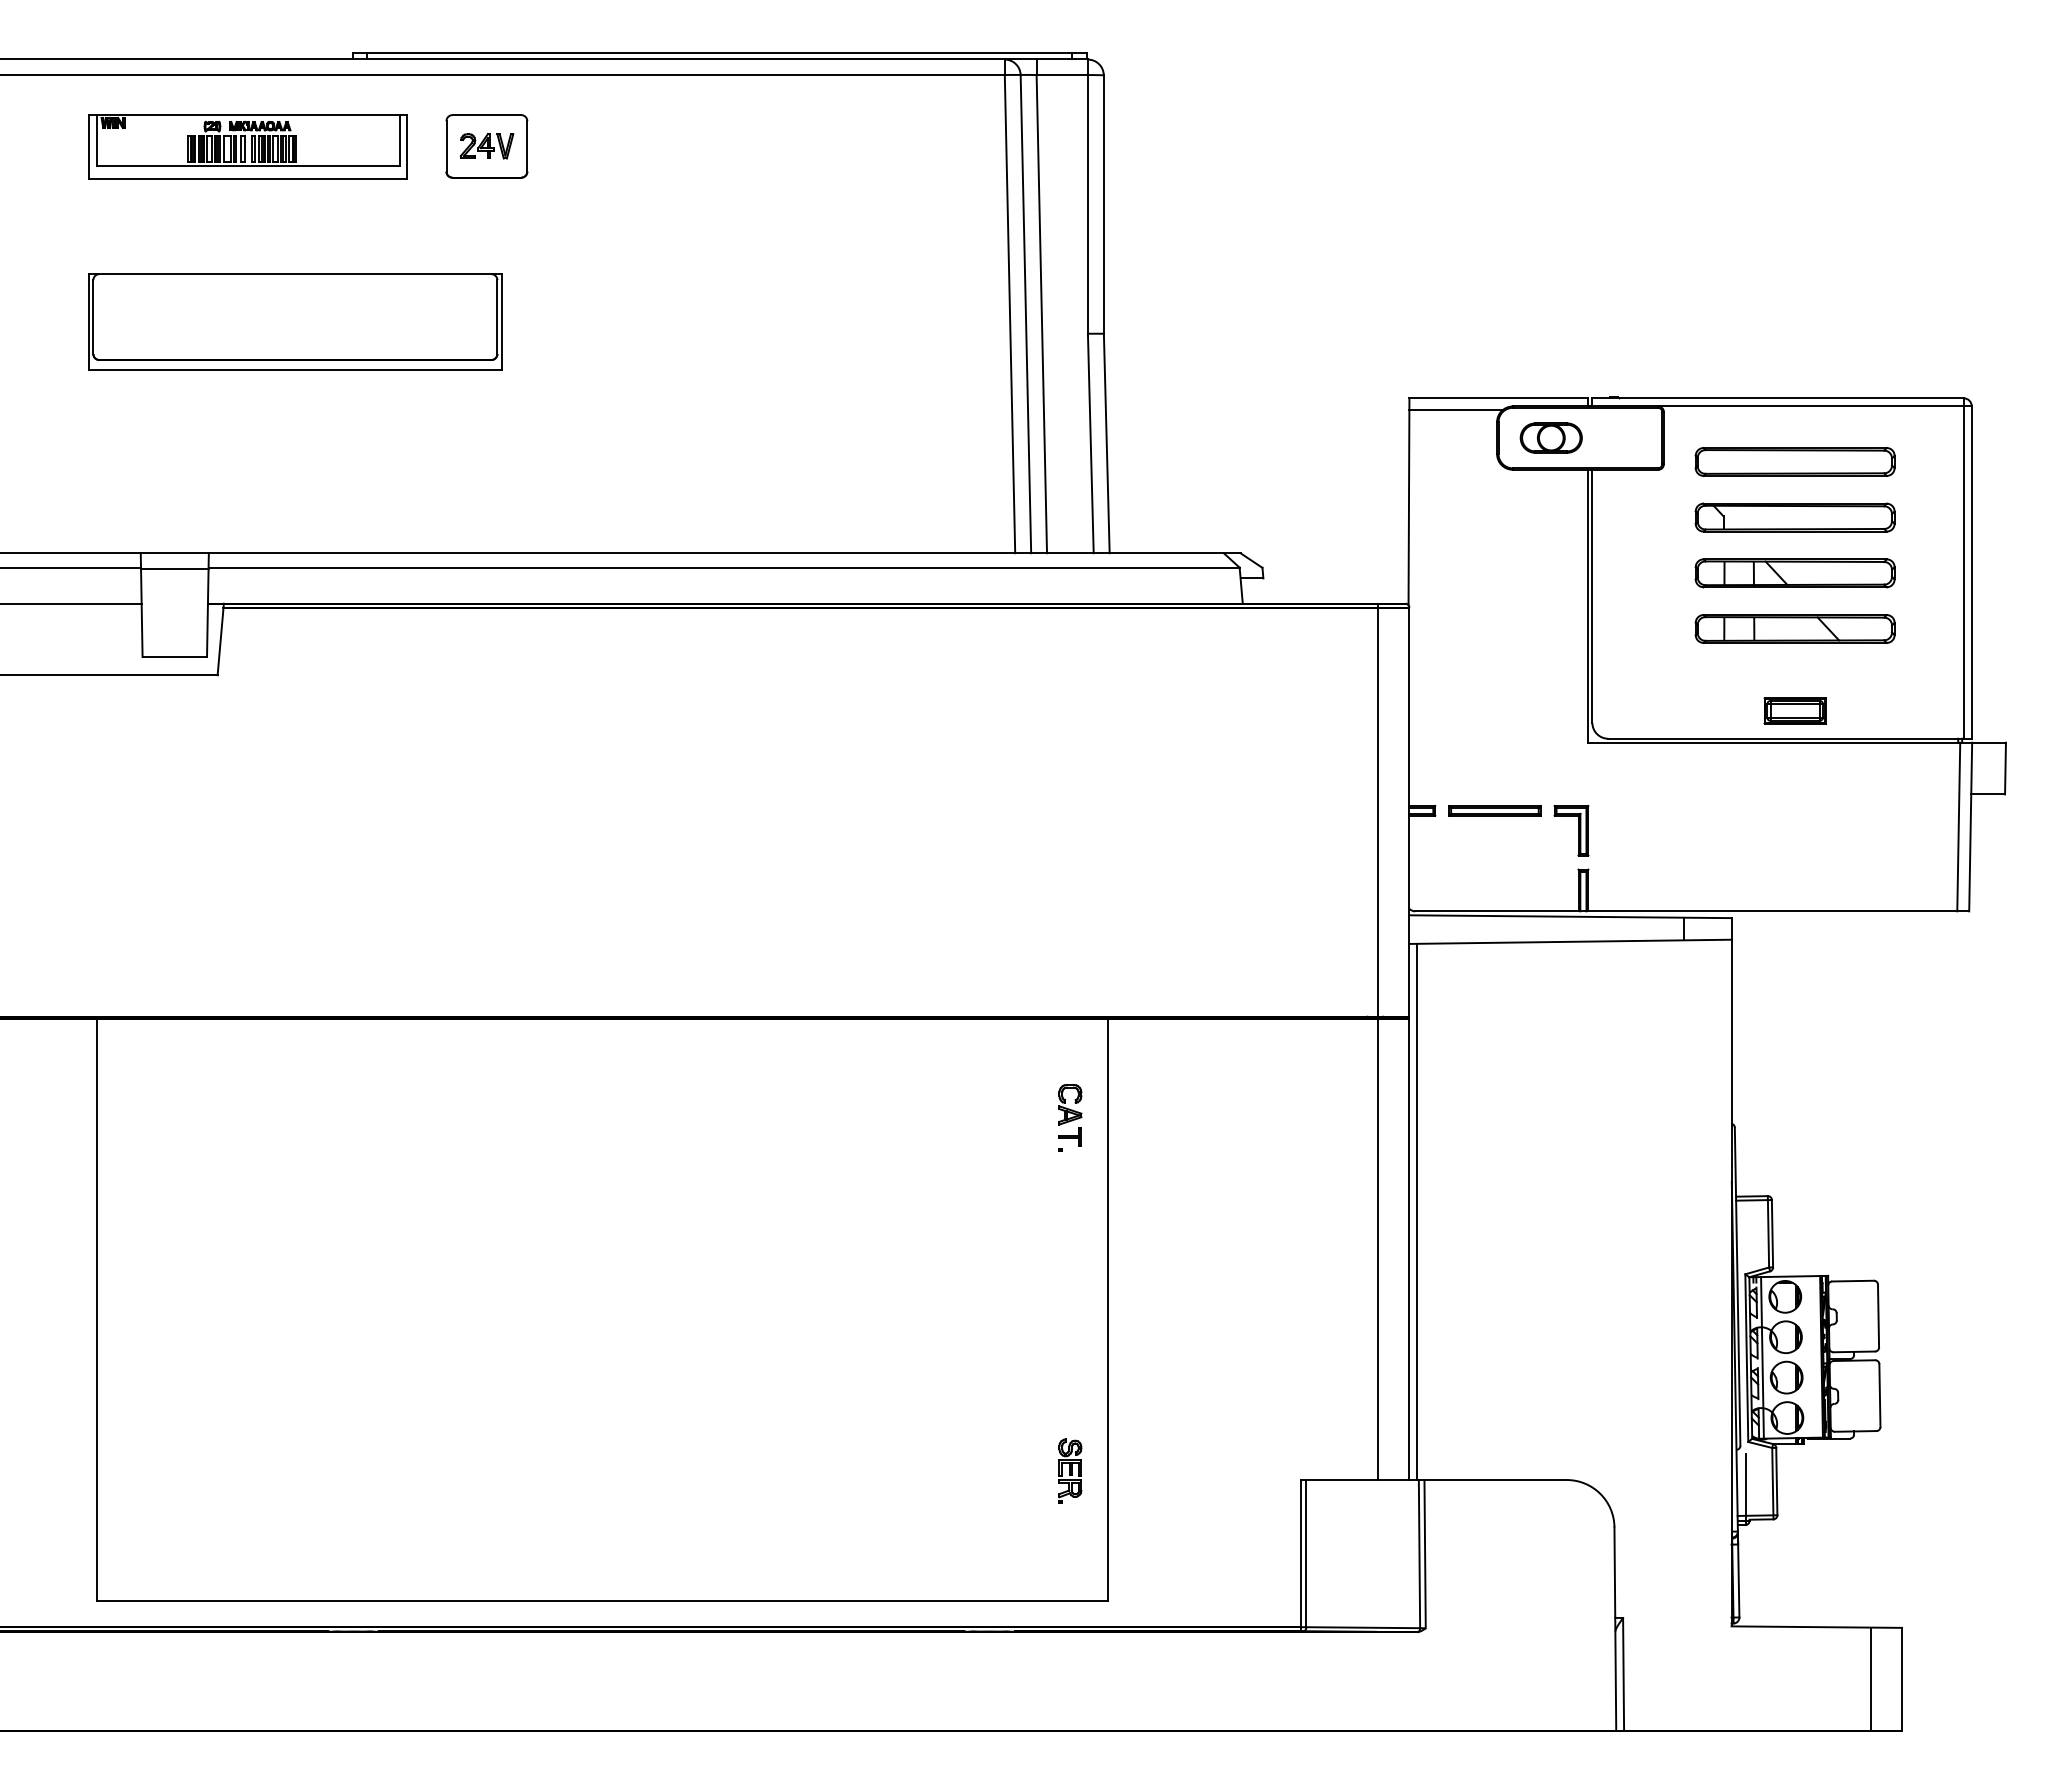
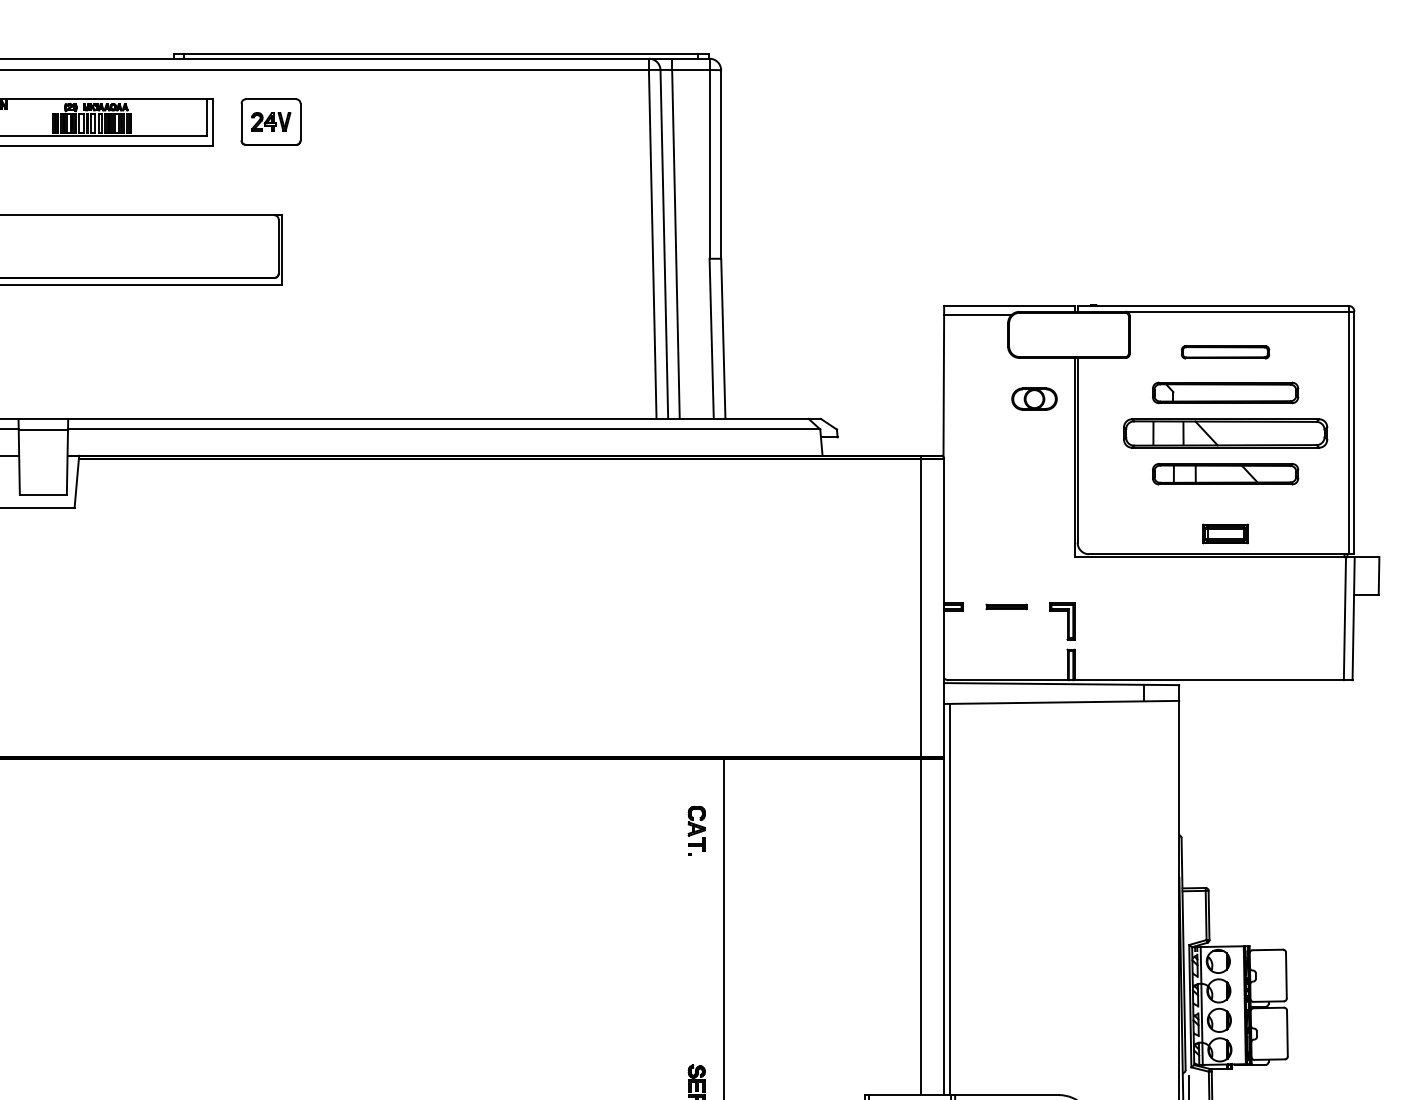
part: (1550, 437) -> (1033, 398), moved
part: (1794, 461) -> (1225, 351), size x0.6
part: (1794, 573) -> (1225, 433), size x1.4
part: (1494, 810) -> (1006, 606), size x0.6

